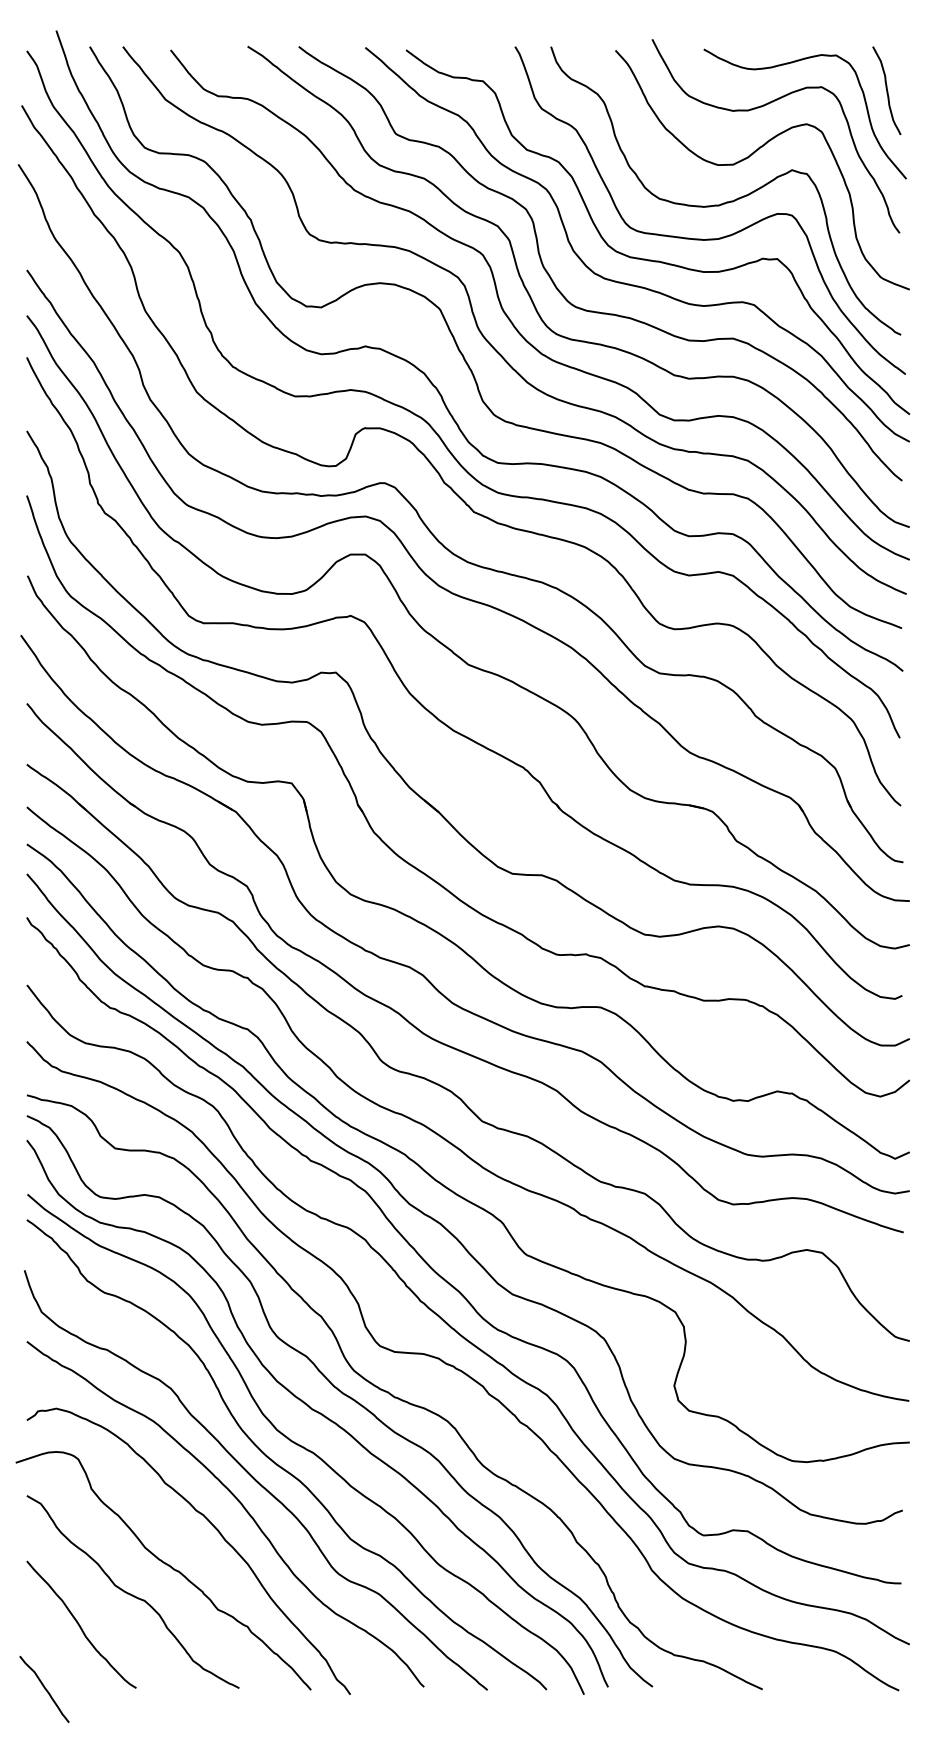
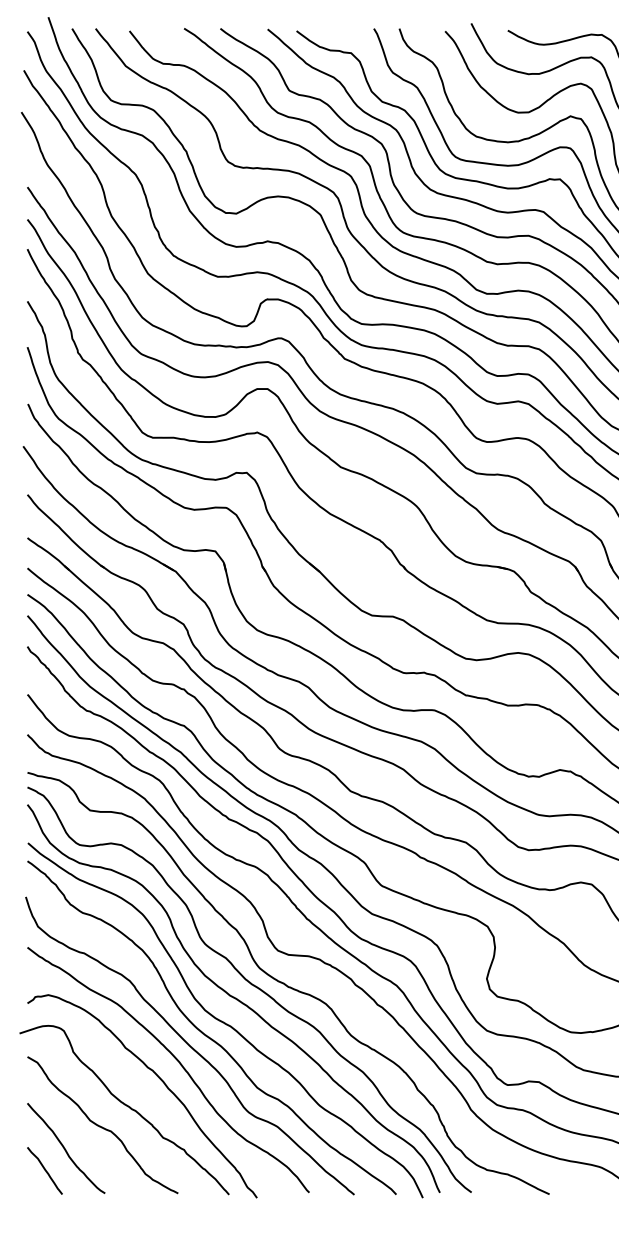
curve: (44, 1688) -> (44, 1170), moved

